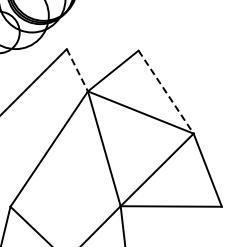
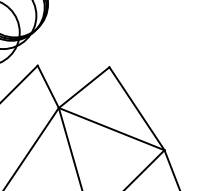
line: (77, 70) -> (48, 87), dashed -> solid
line: (166, 92) -> (137, 109), dashed -> solid

